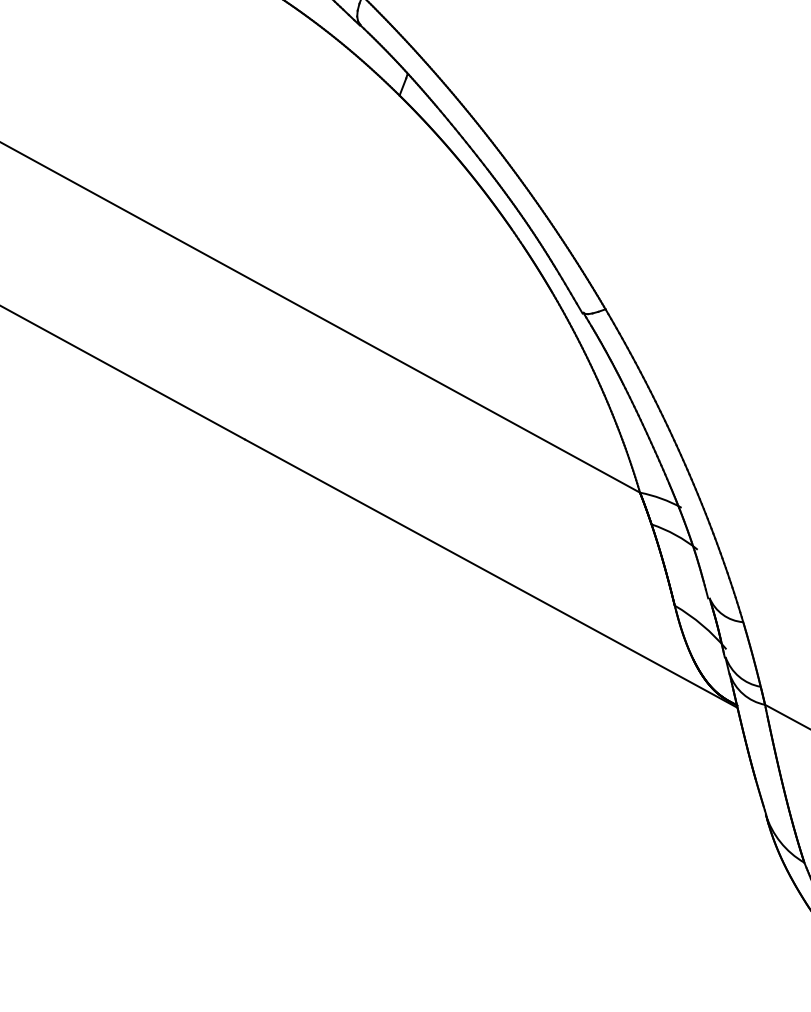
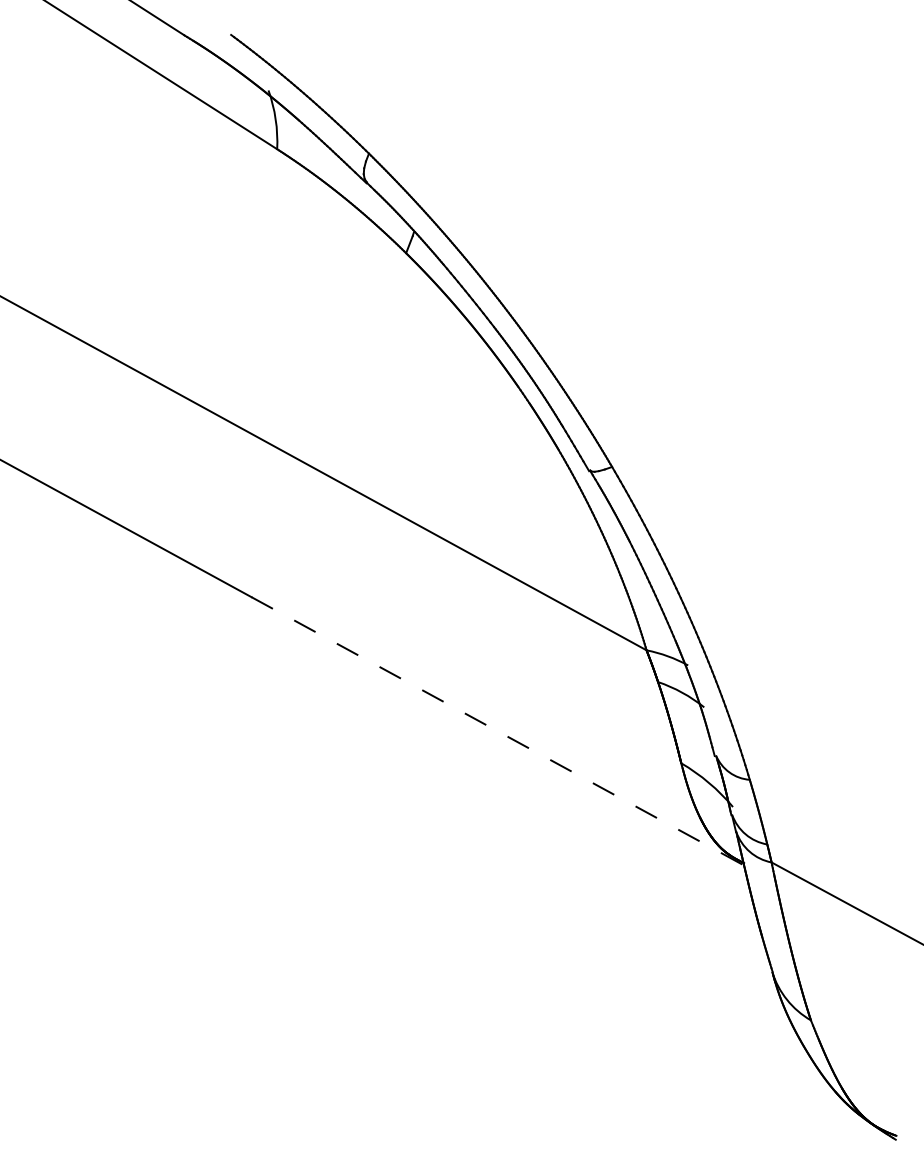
line: (490, 573) -> (497, 731), solid -> dashed

